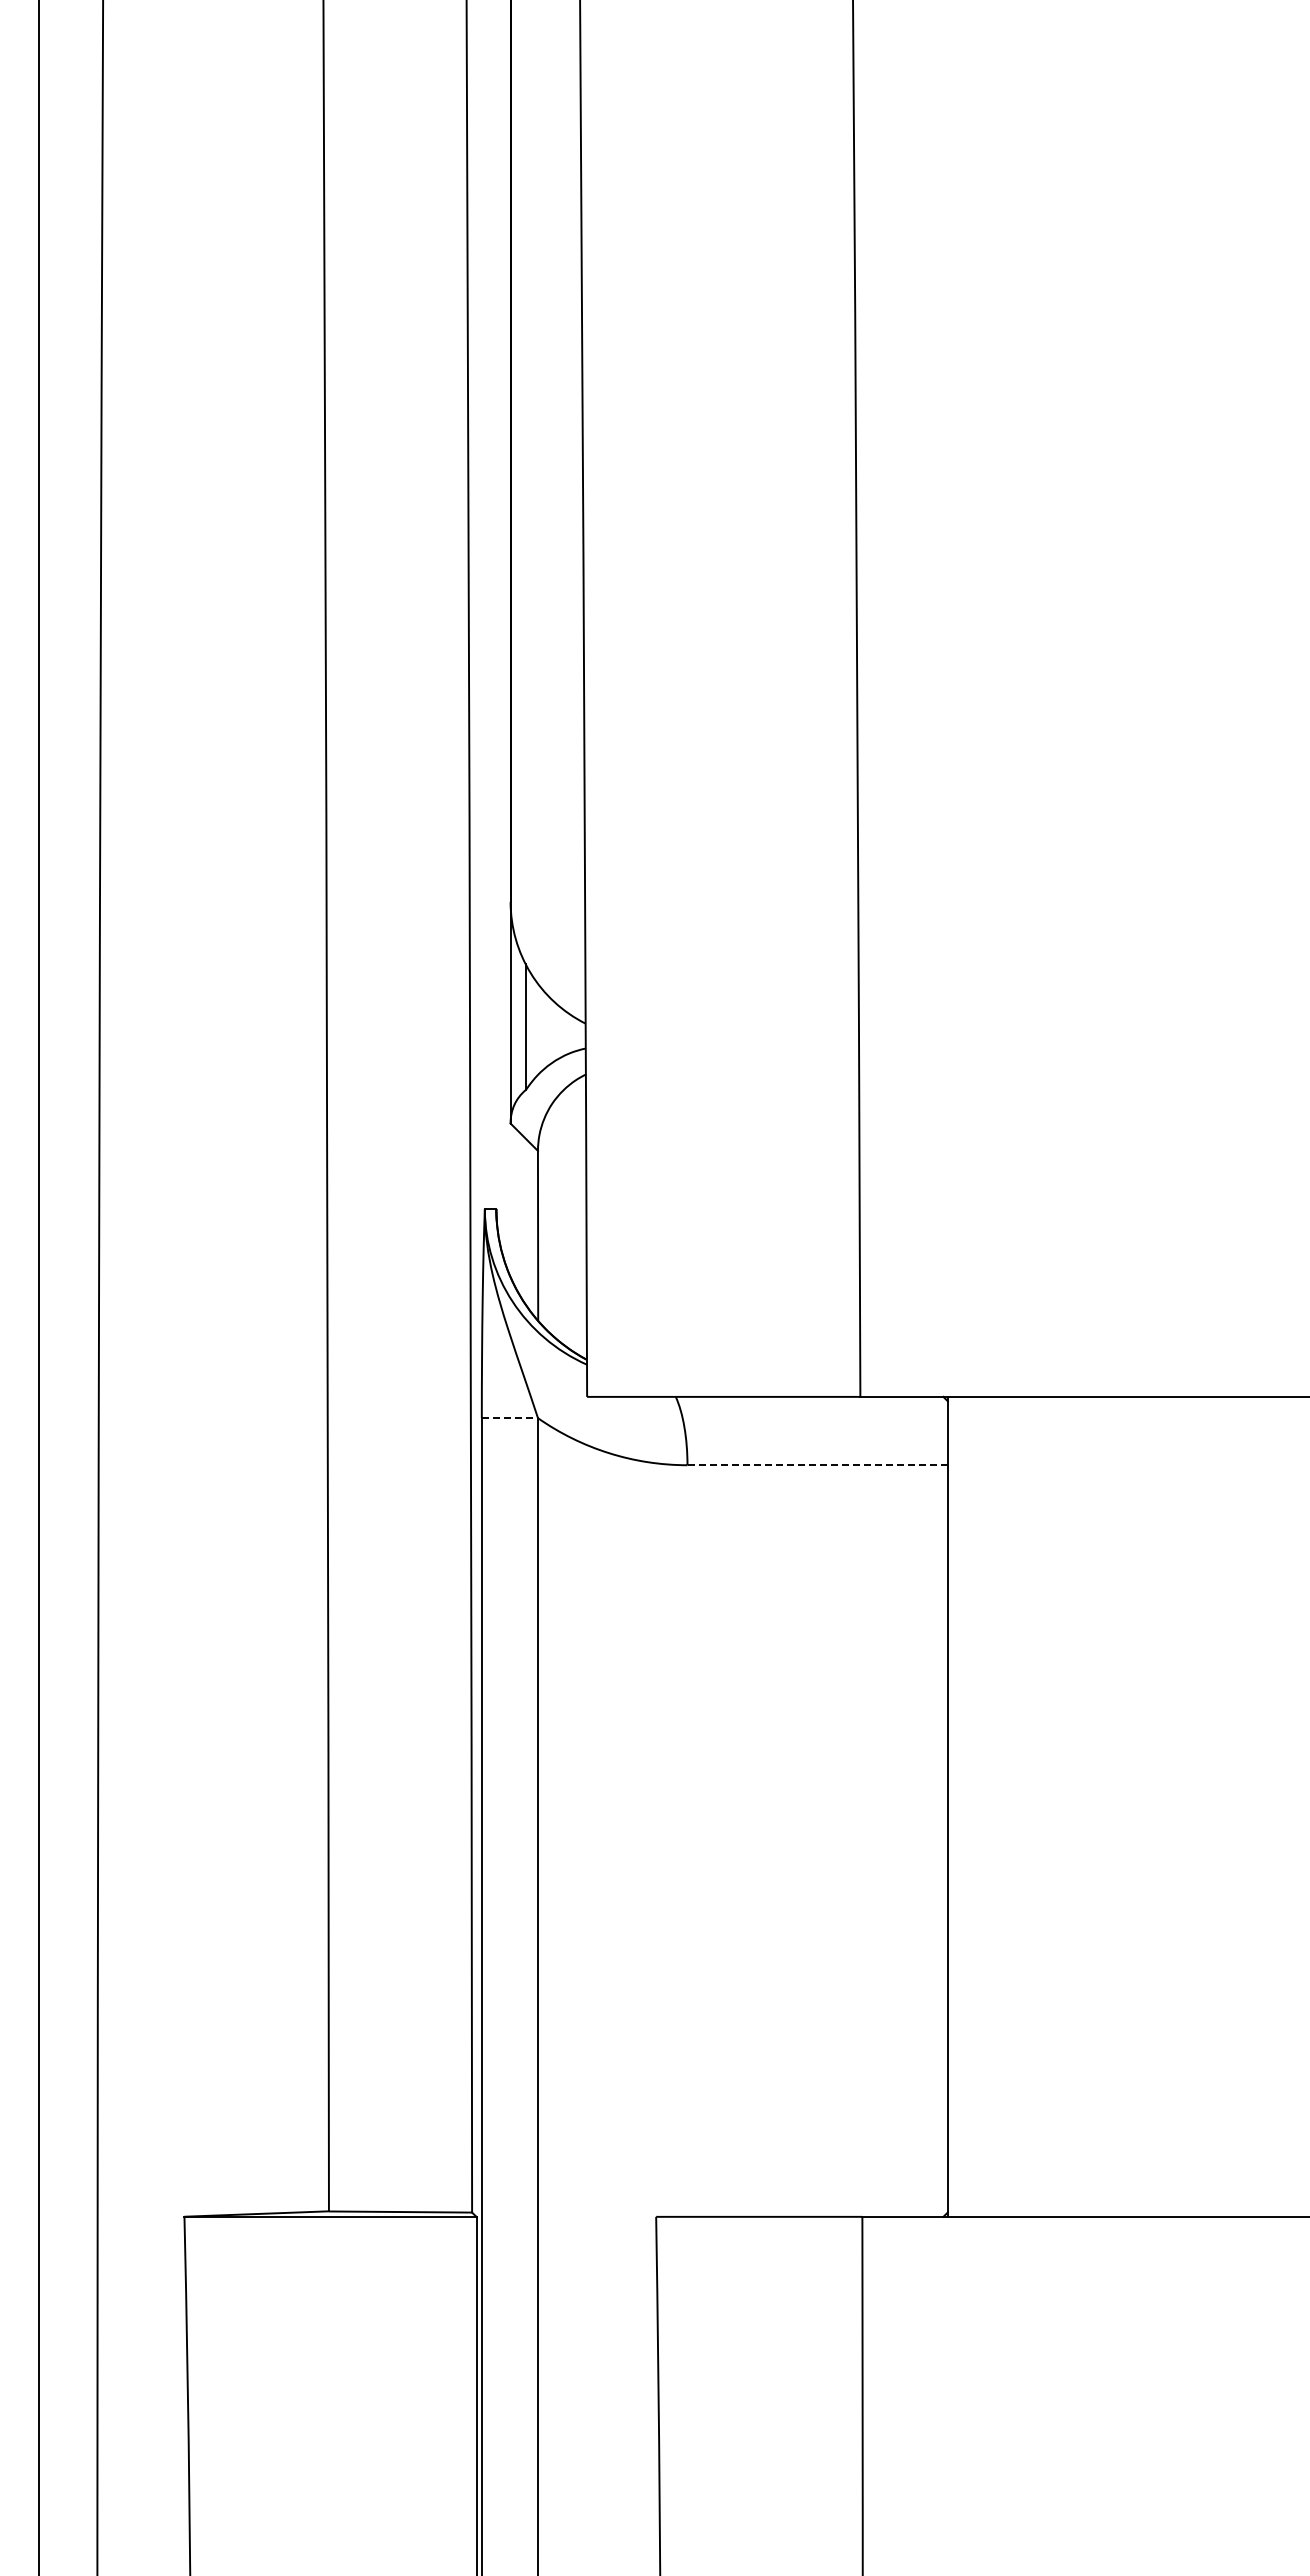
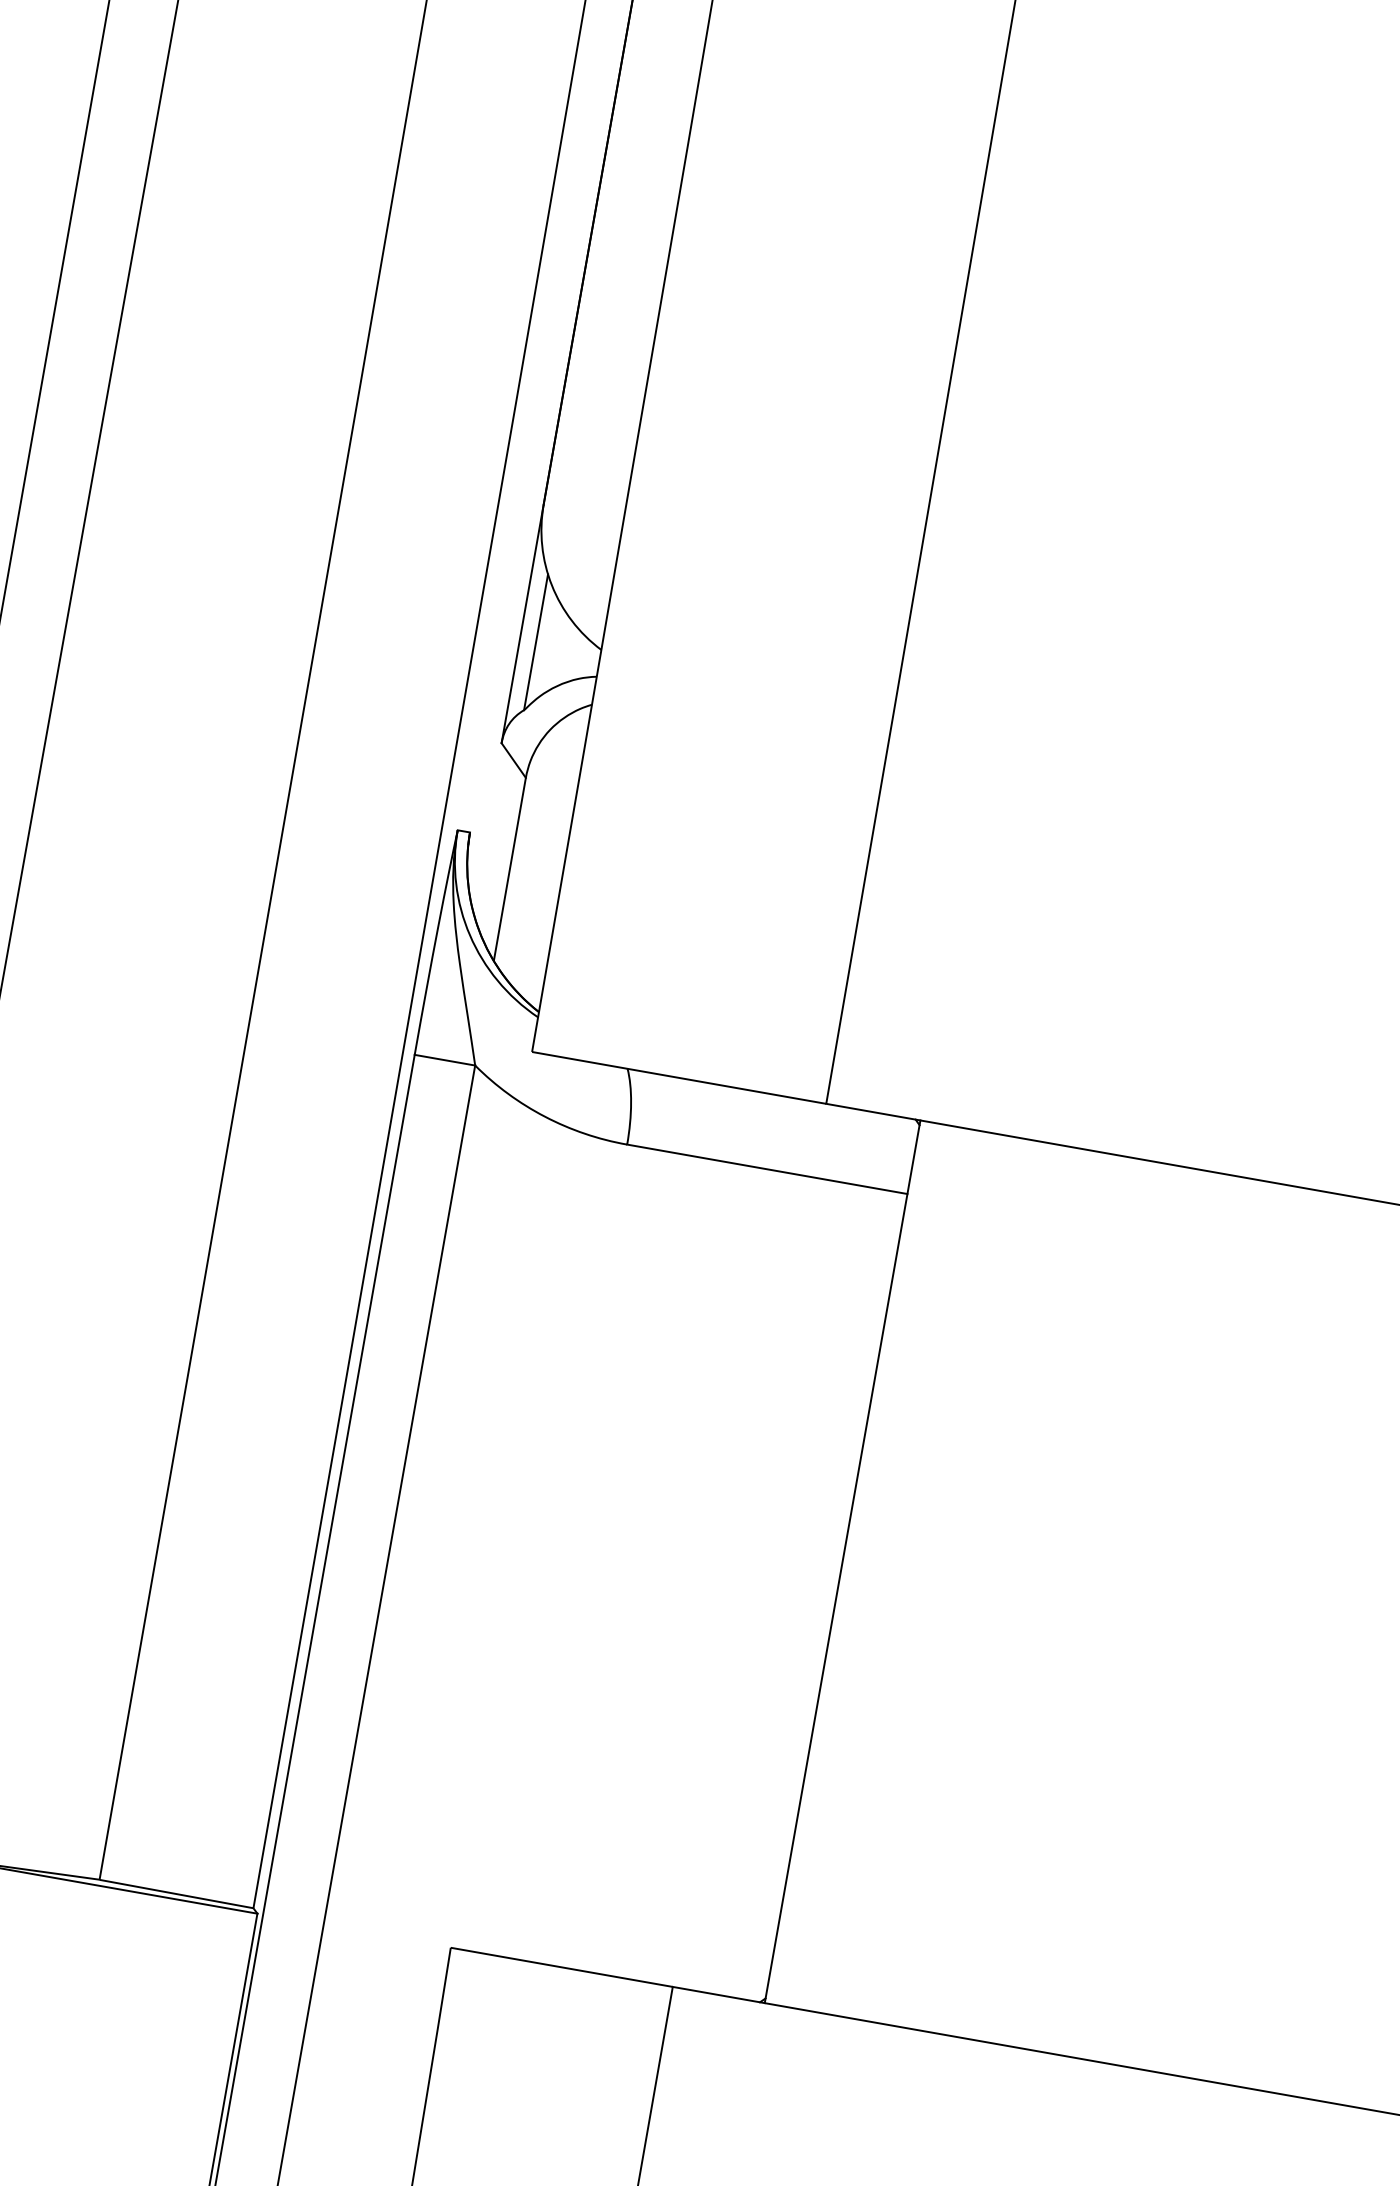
line: (510, 1418) -> (445, 1060), dashed -> solid
line: (818, 1465) -> (768, 1169), dashed -> solid

